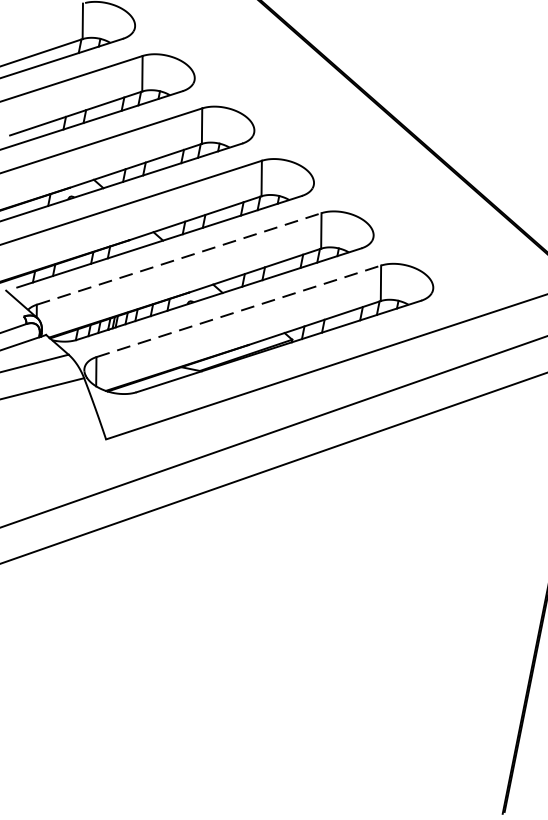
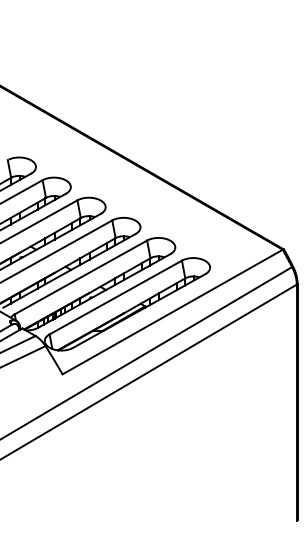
line: (178, 258) -> (80, 277), dashed -> solid
line: (238, 311) -> (115, 297), dashed -> solid

